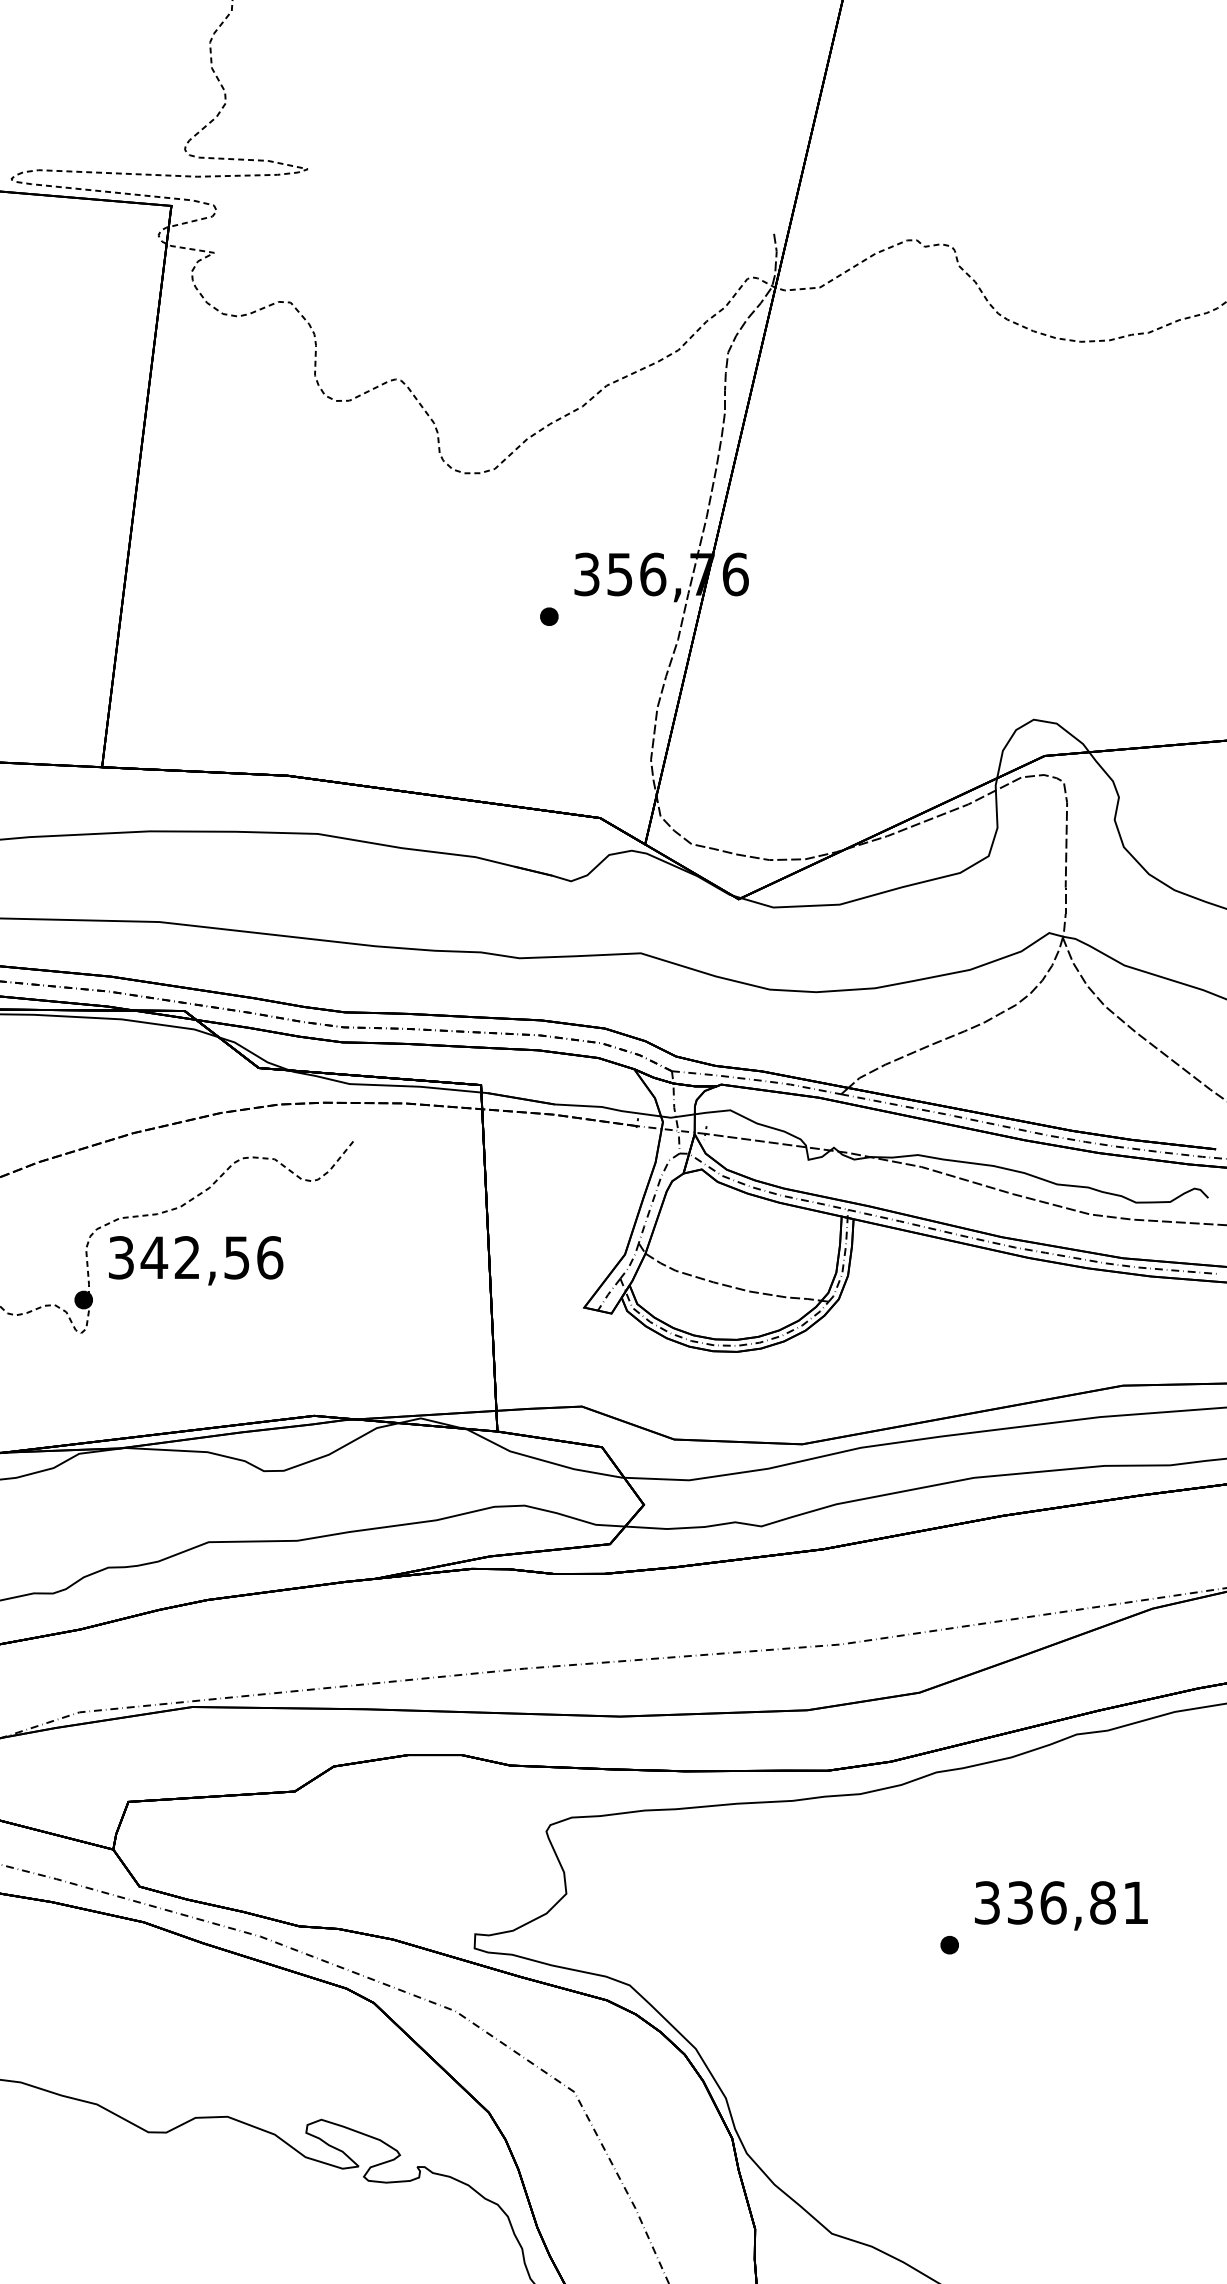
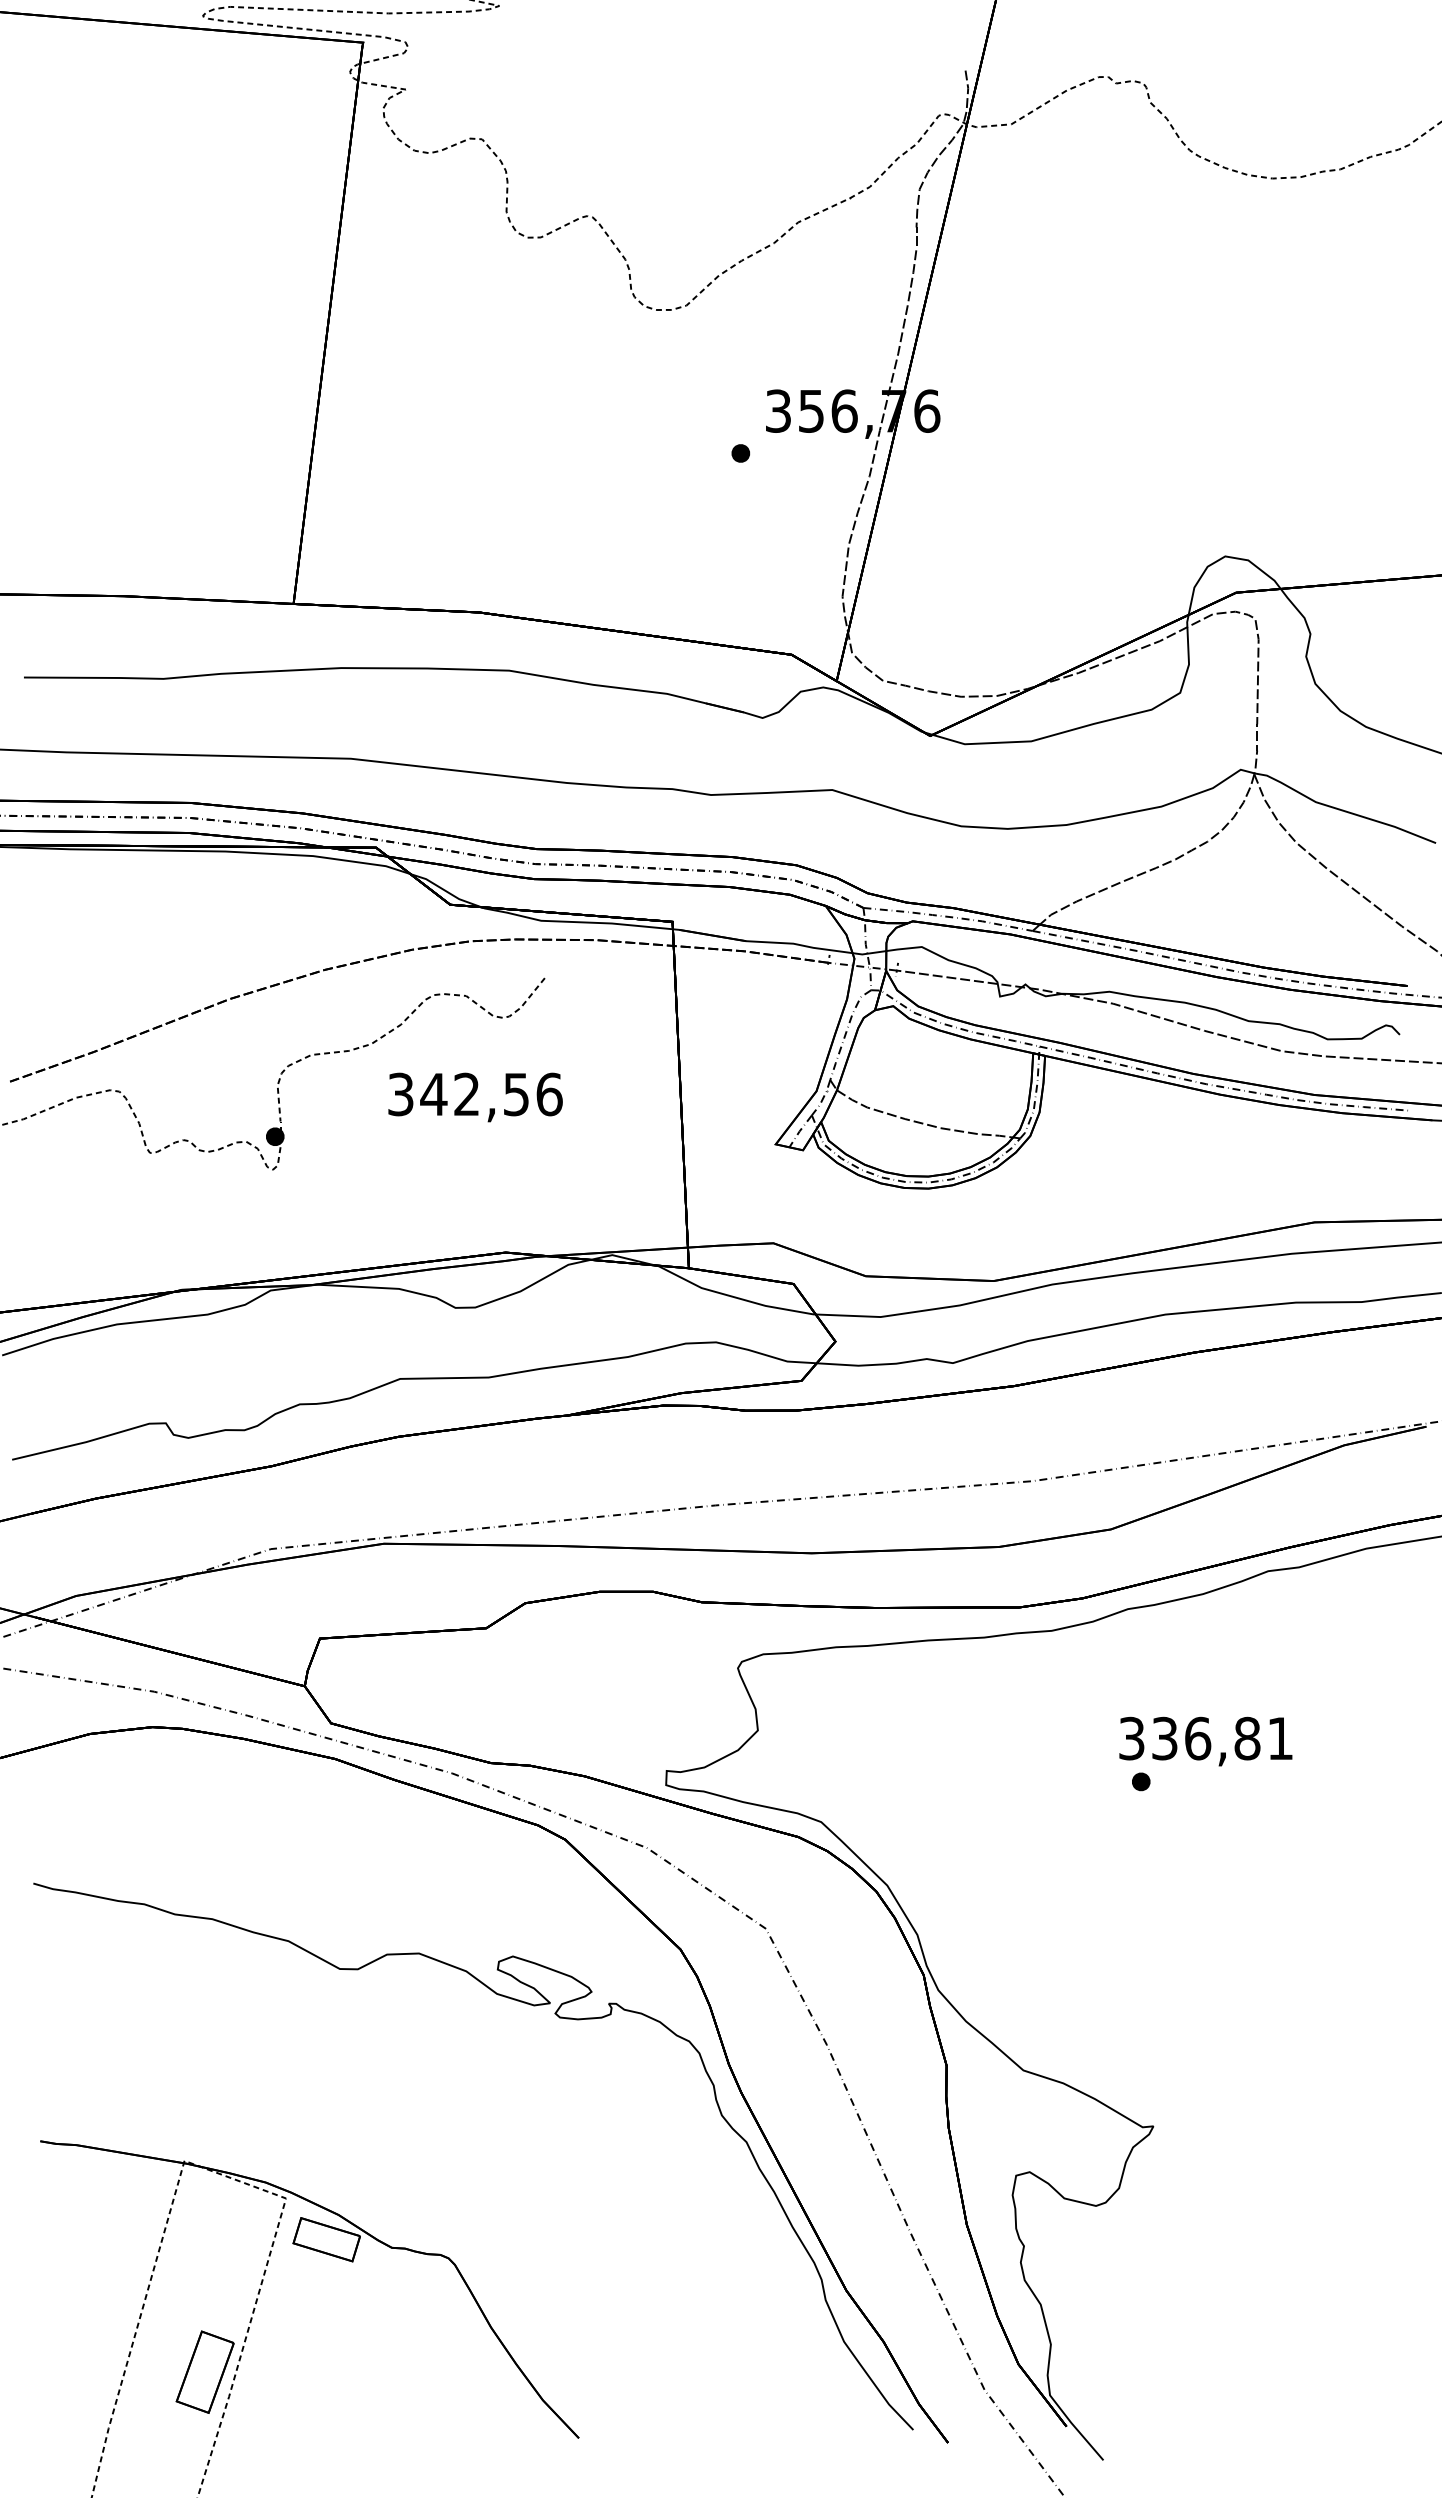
text: (196, 1260) -> (475, 1097), moved
text: (1061, 1905) -> (1205, 1741), moved

